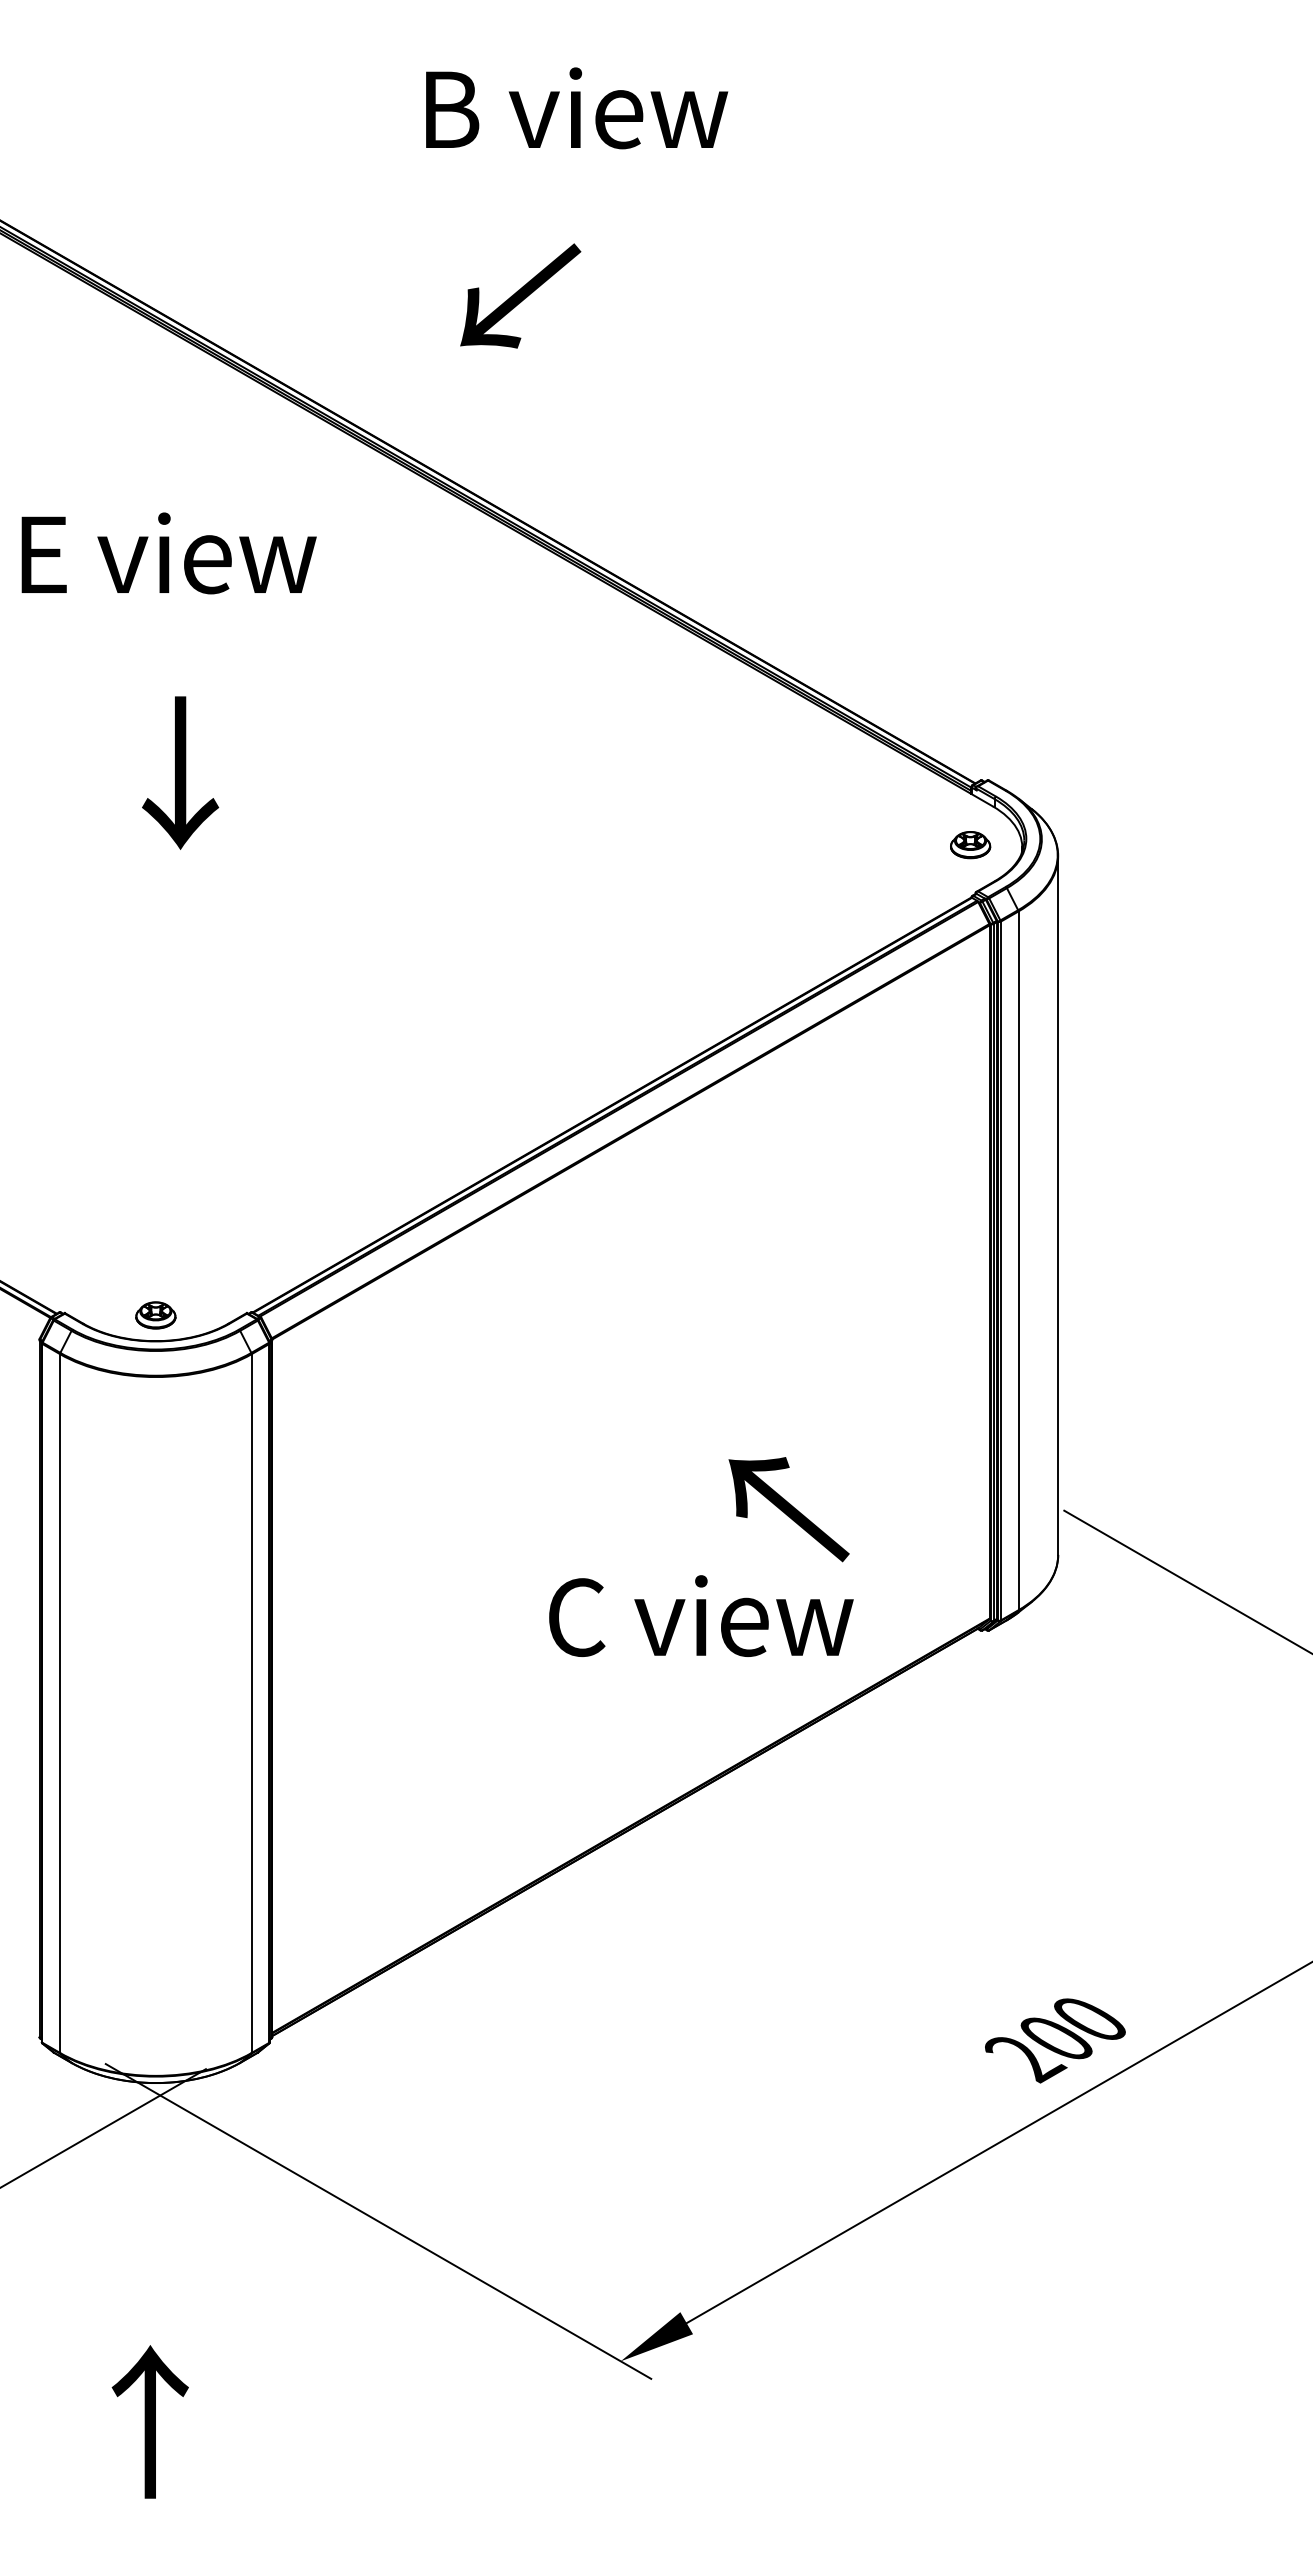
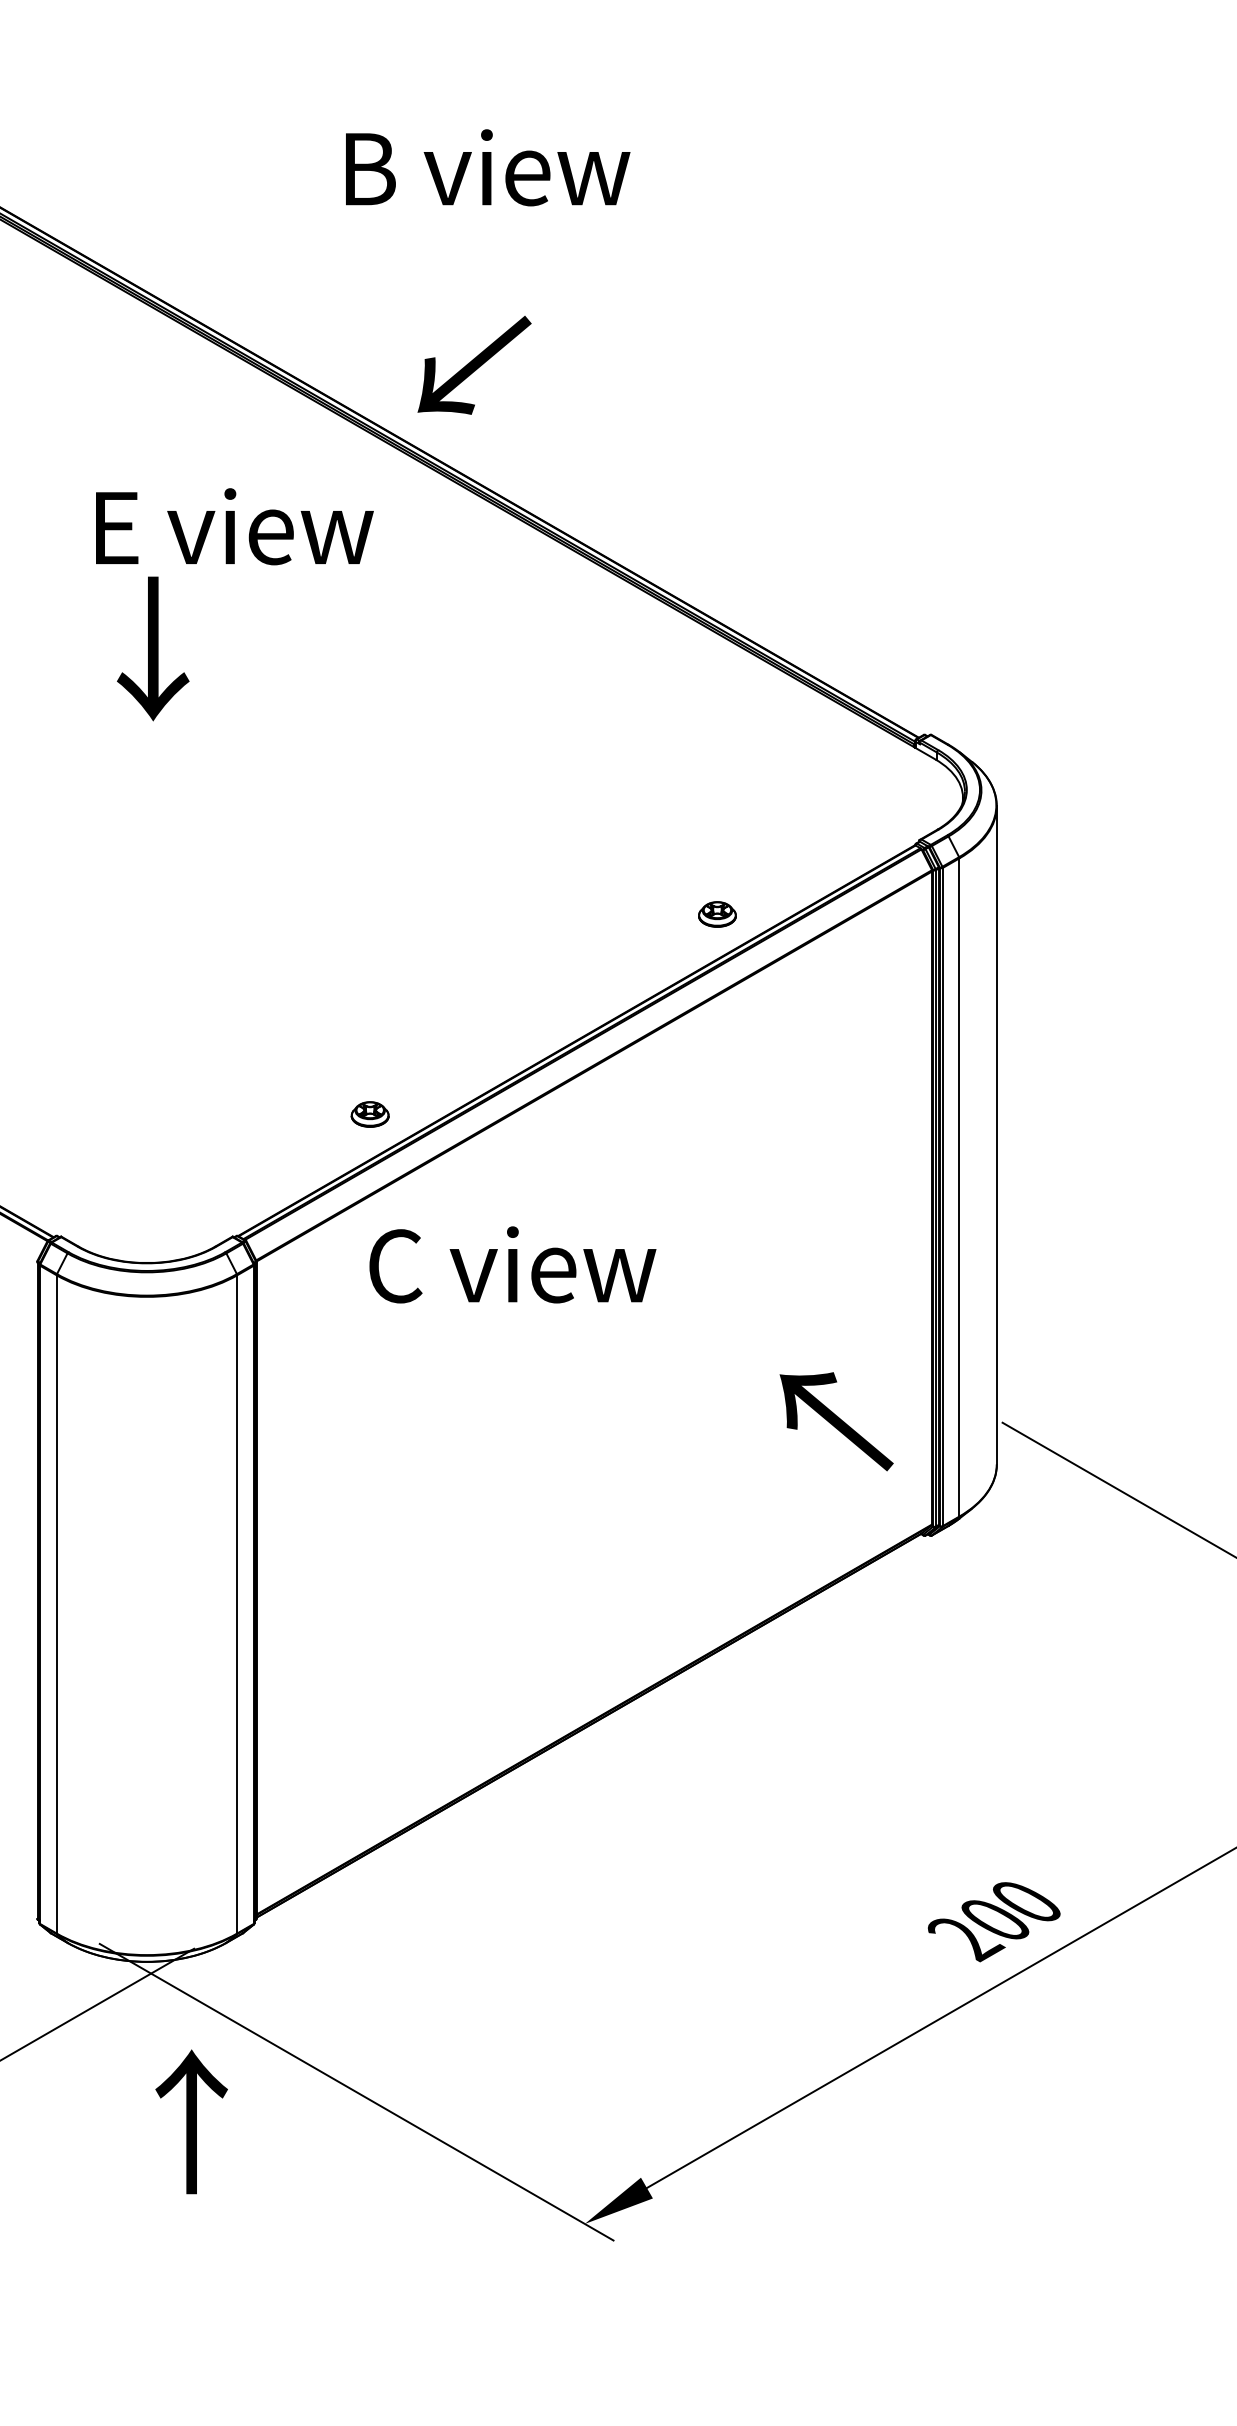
text: (577, 108) -> (488, 167), moved
text: (520, 295) -> (474, 364), moved
text: (168, 553) -> (234, 526), moved
text: (180, 772) -> (153, 648), moved
part: (970, 845) -> (717, 914), moved
part: (155, 1315) -> (369, 1114), moved
text: (788, 1509) -> (836, 1421), moved
text: (701, 1615) -> (513, 1264), moved
text: (149, 2421) -> (190, 2121), moved

